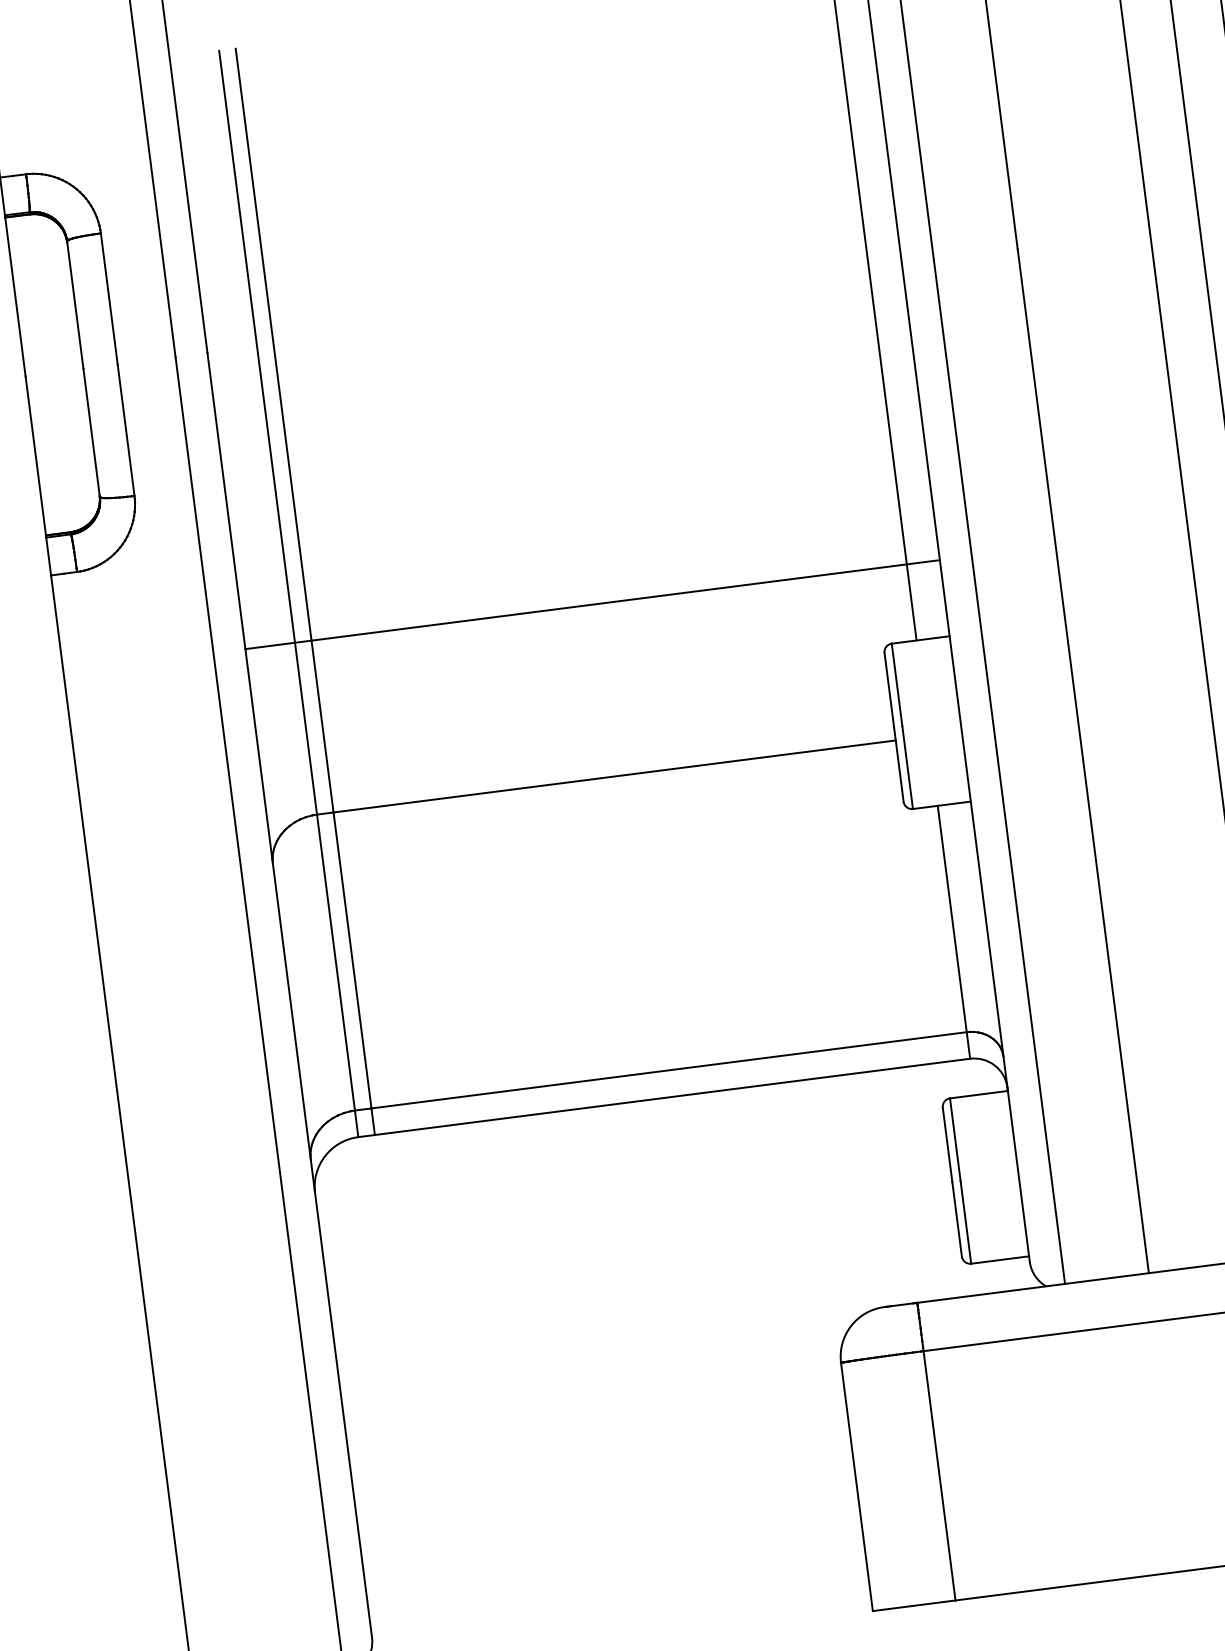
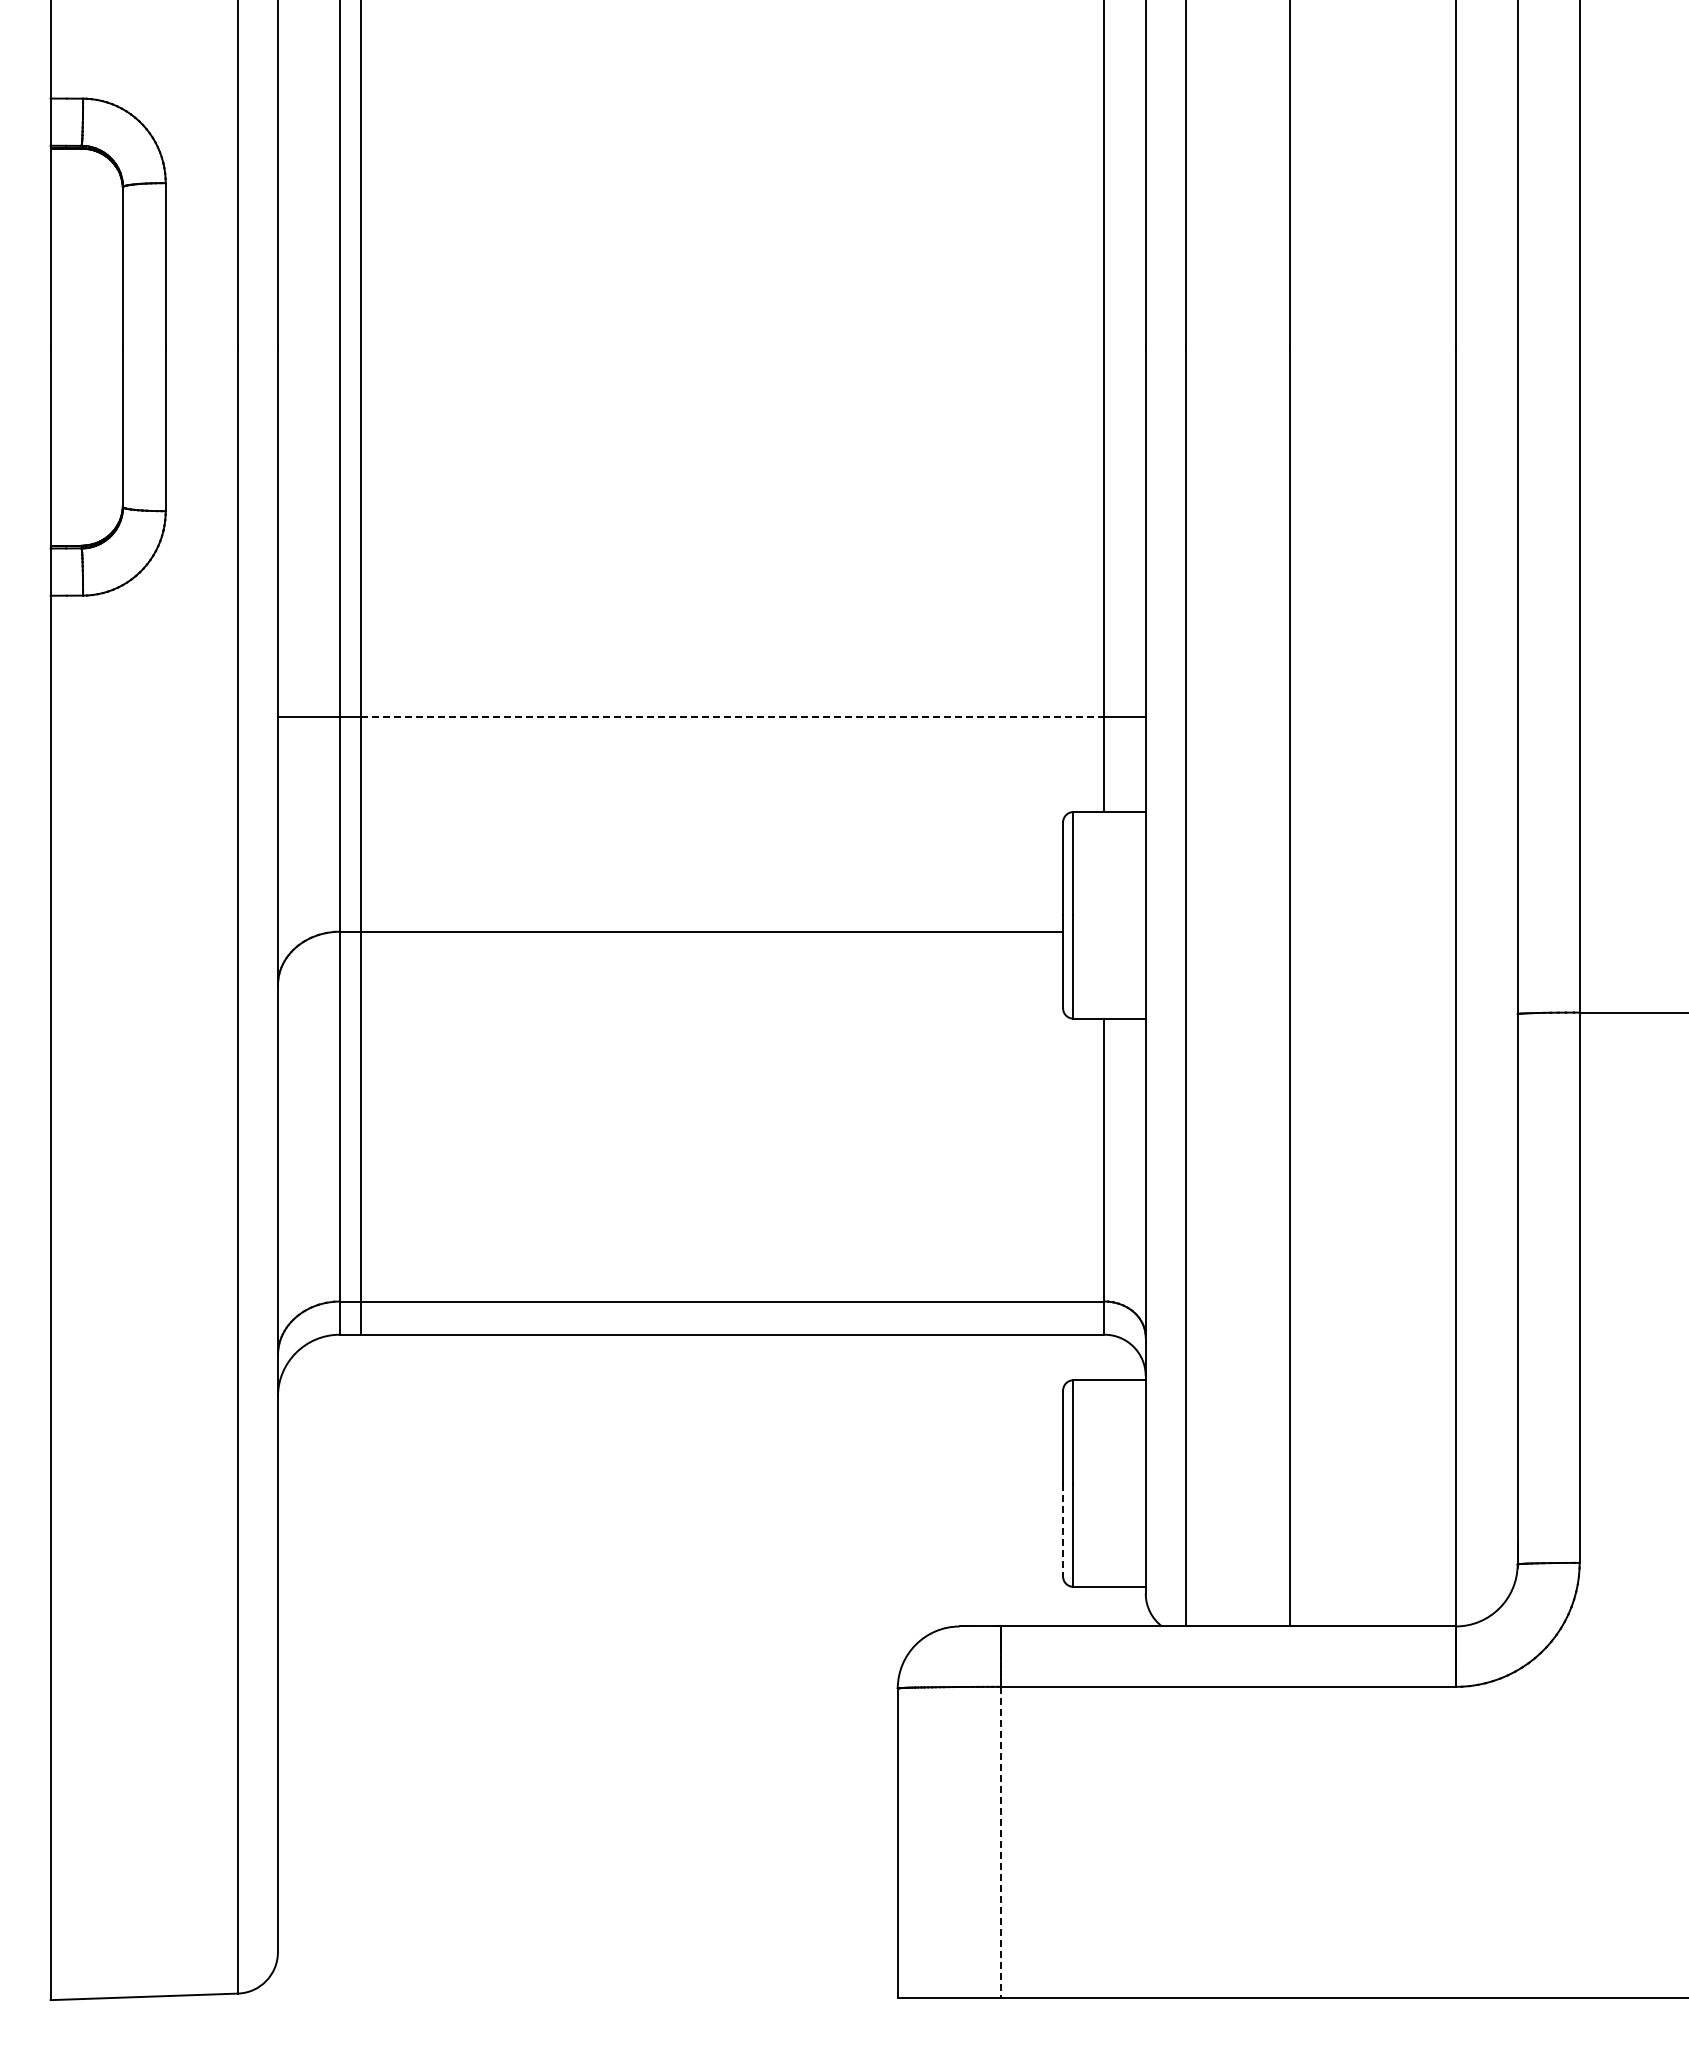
line: (609, 602) -> (732, 716), solid -> dashed
line: (957, 1219) -> (1063, 1530), solid -> dashed
line: (939, 1475) -> (1001, 1842), solid -> dashed

